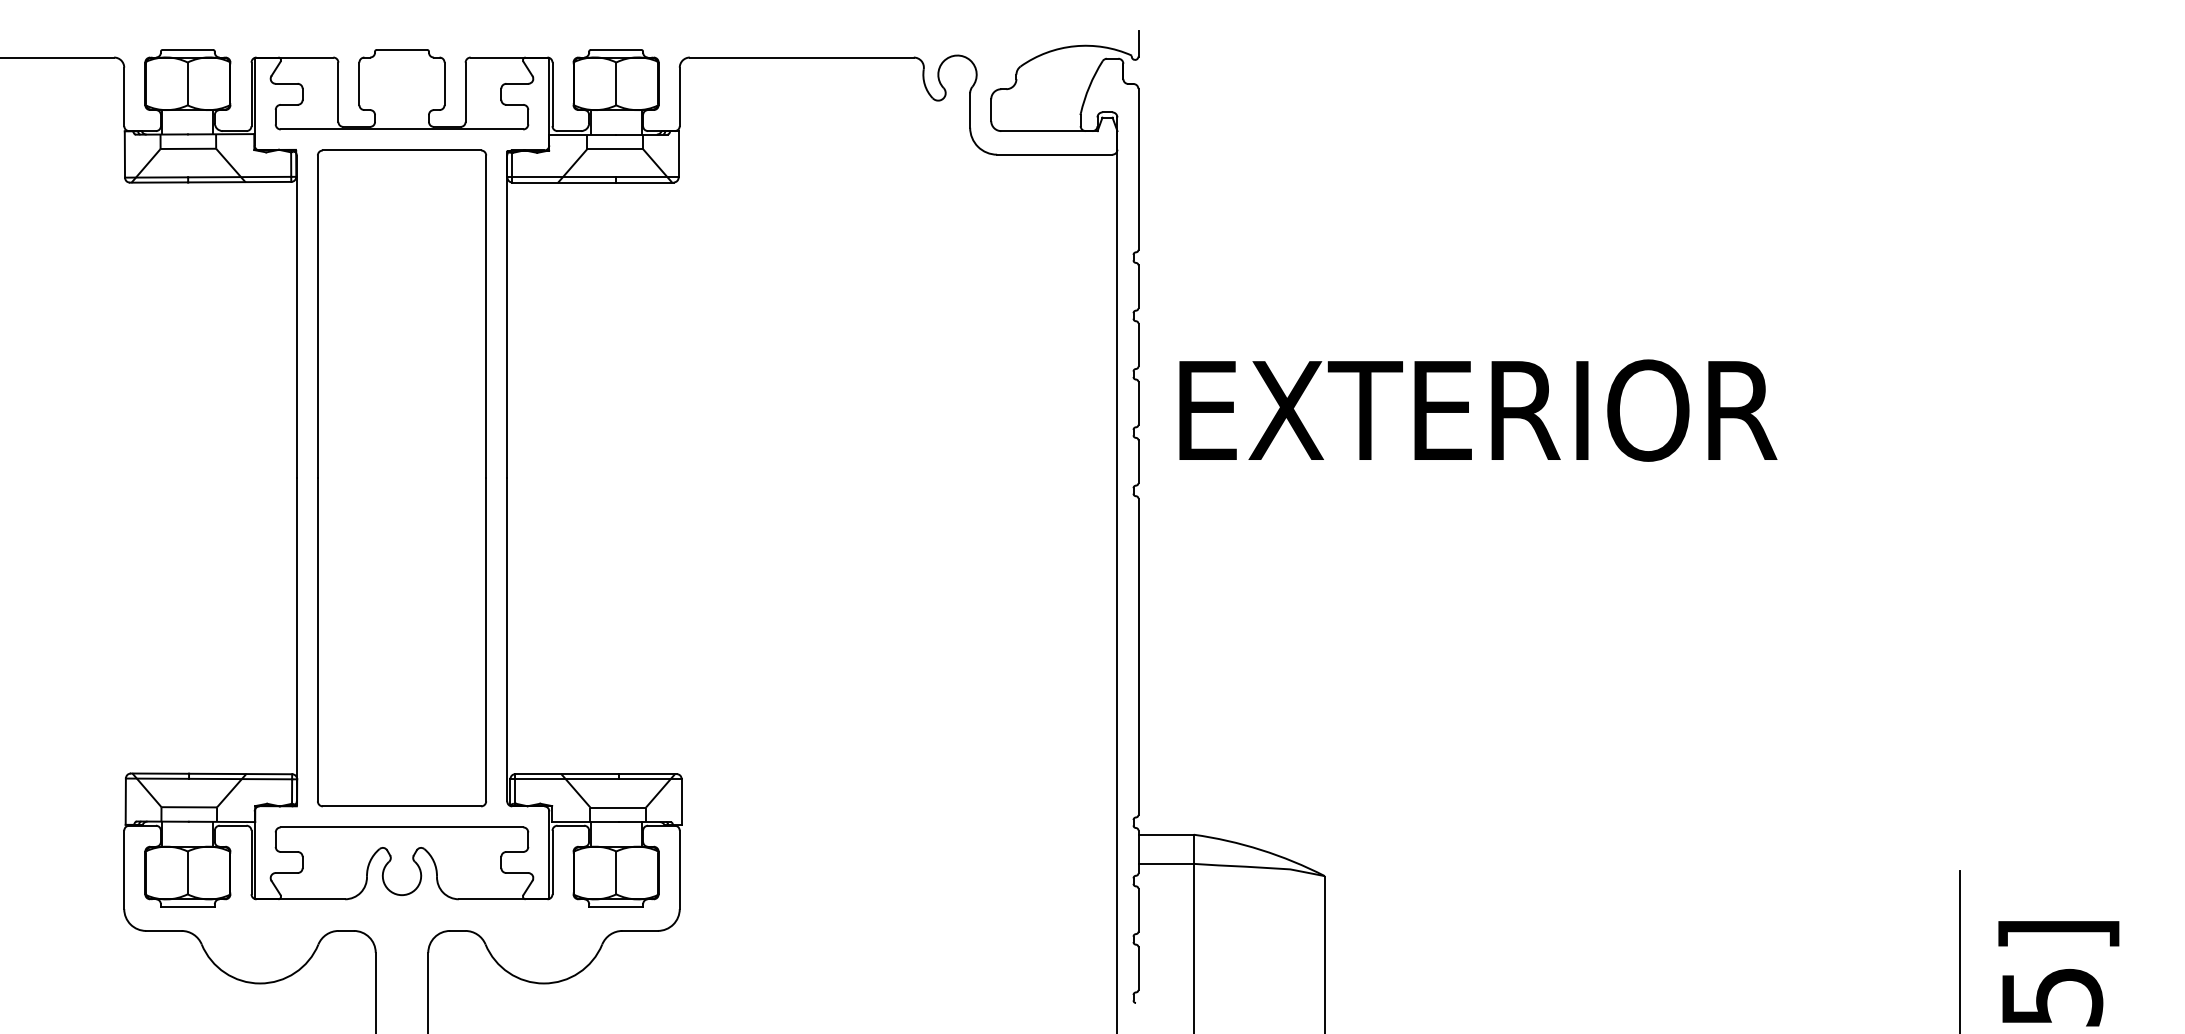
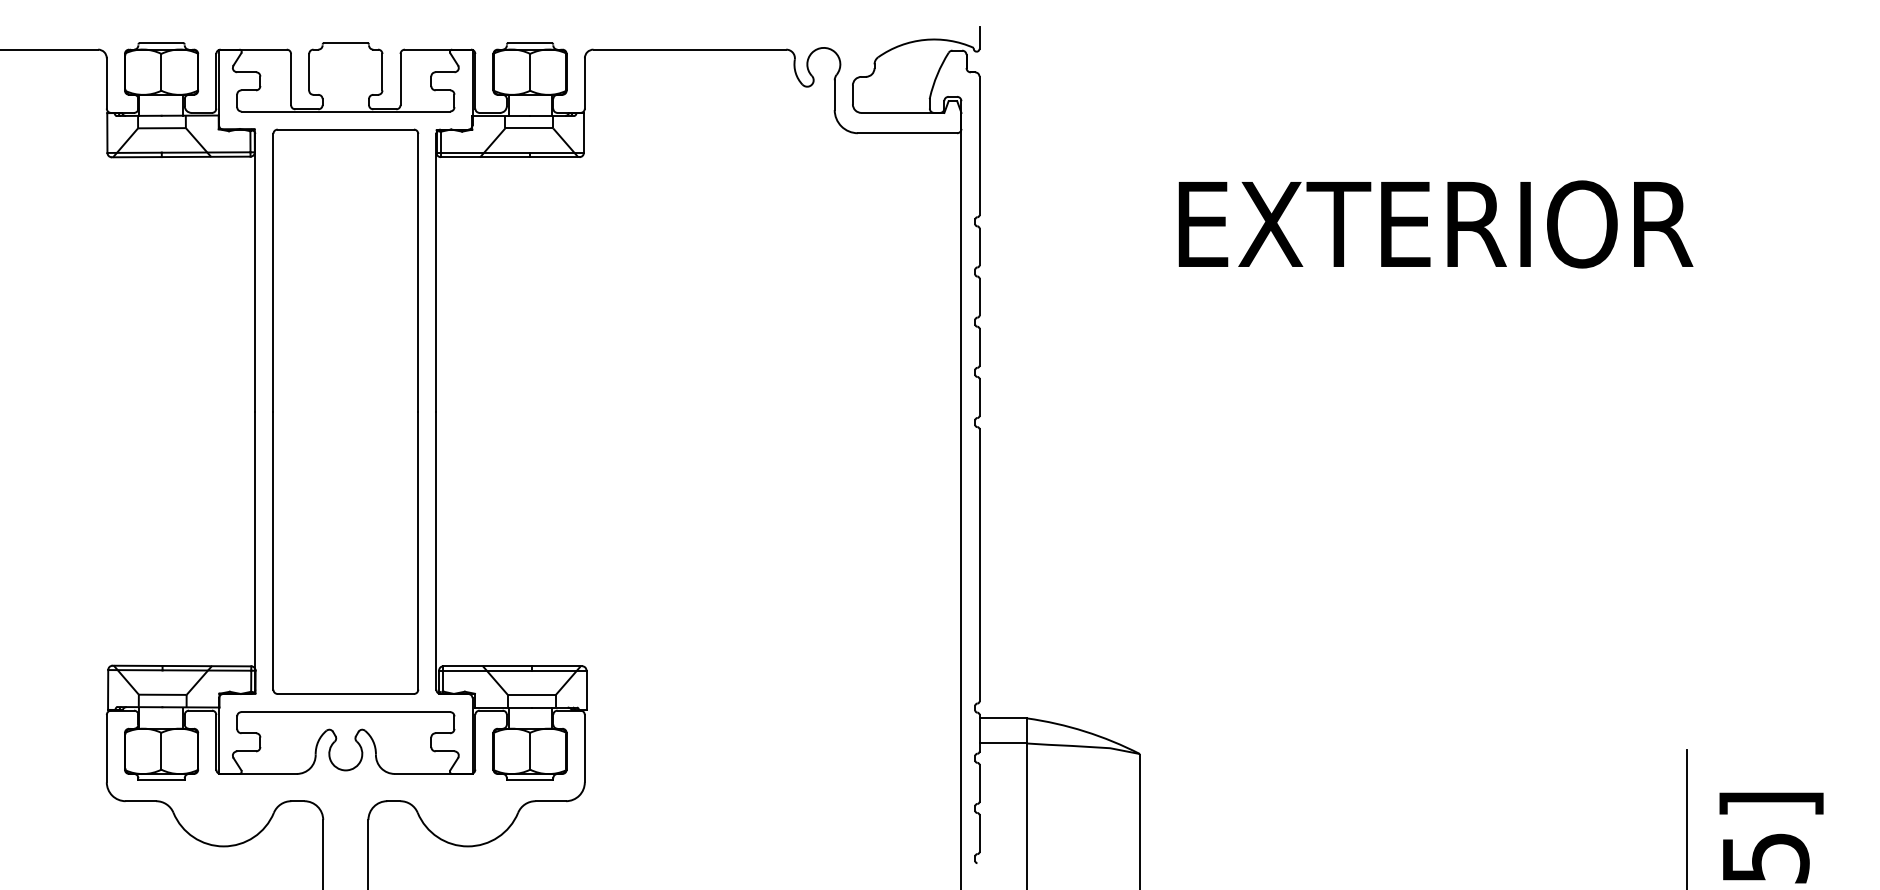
text: (1477, 410) -> (1435, 224), moved

